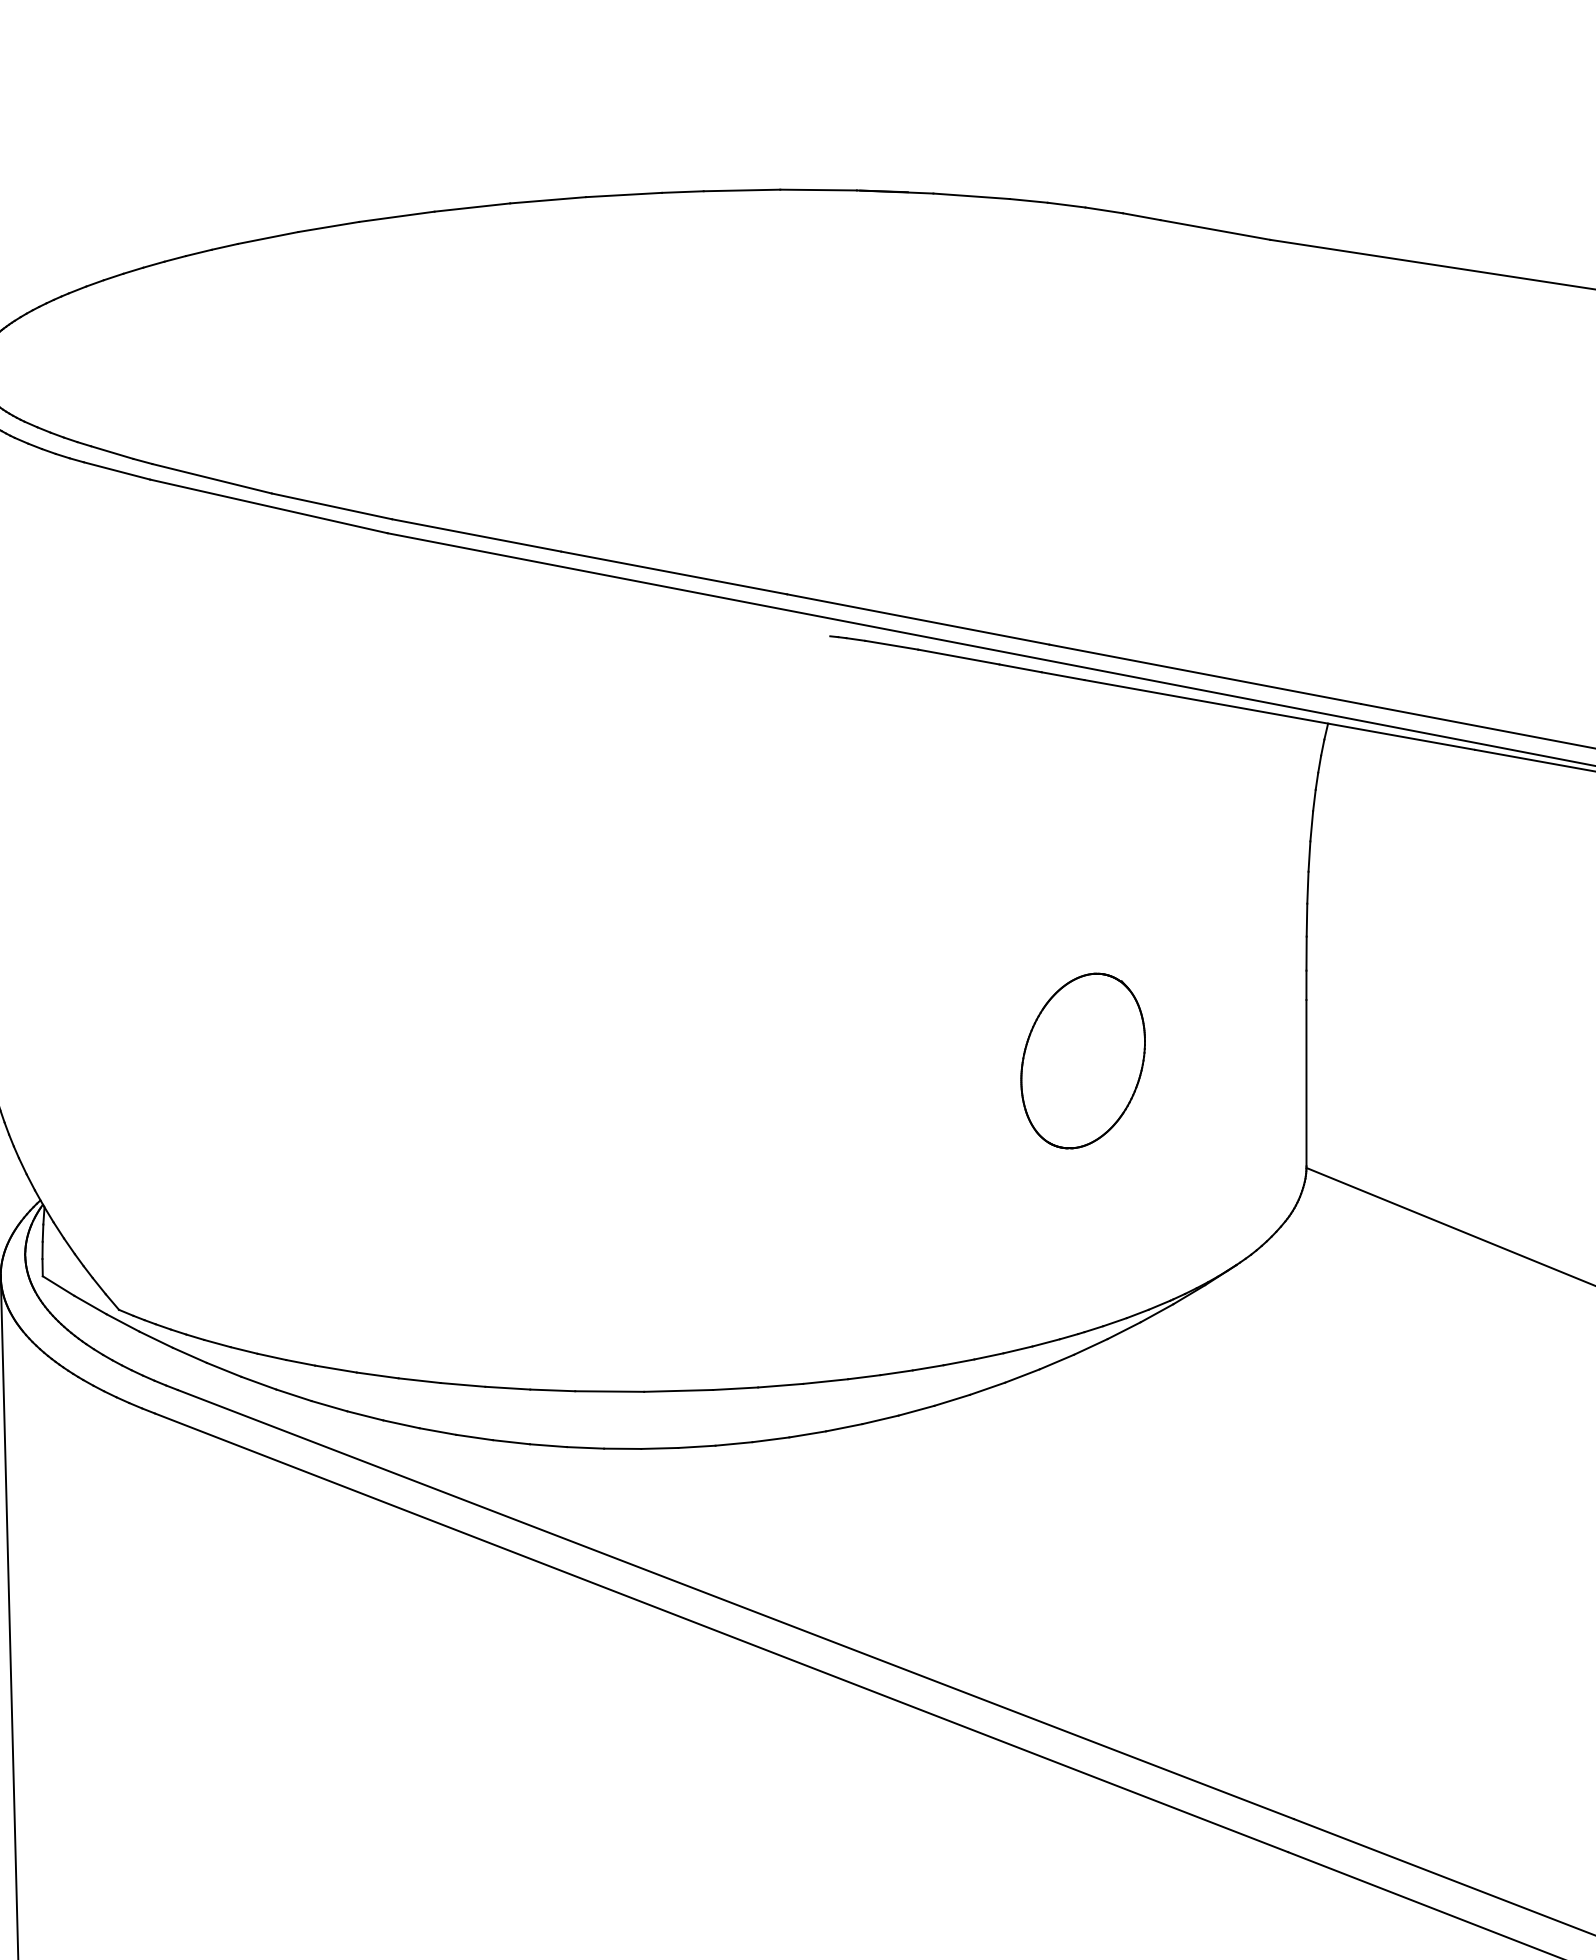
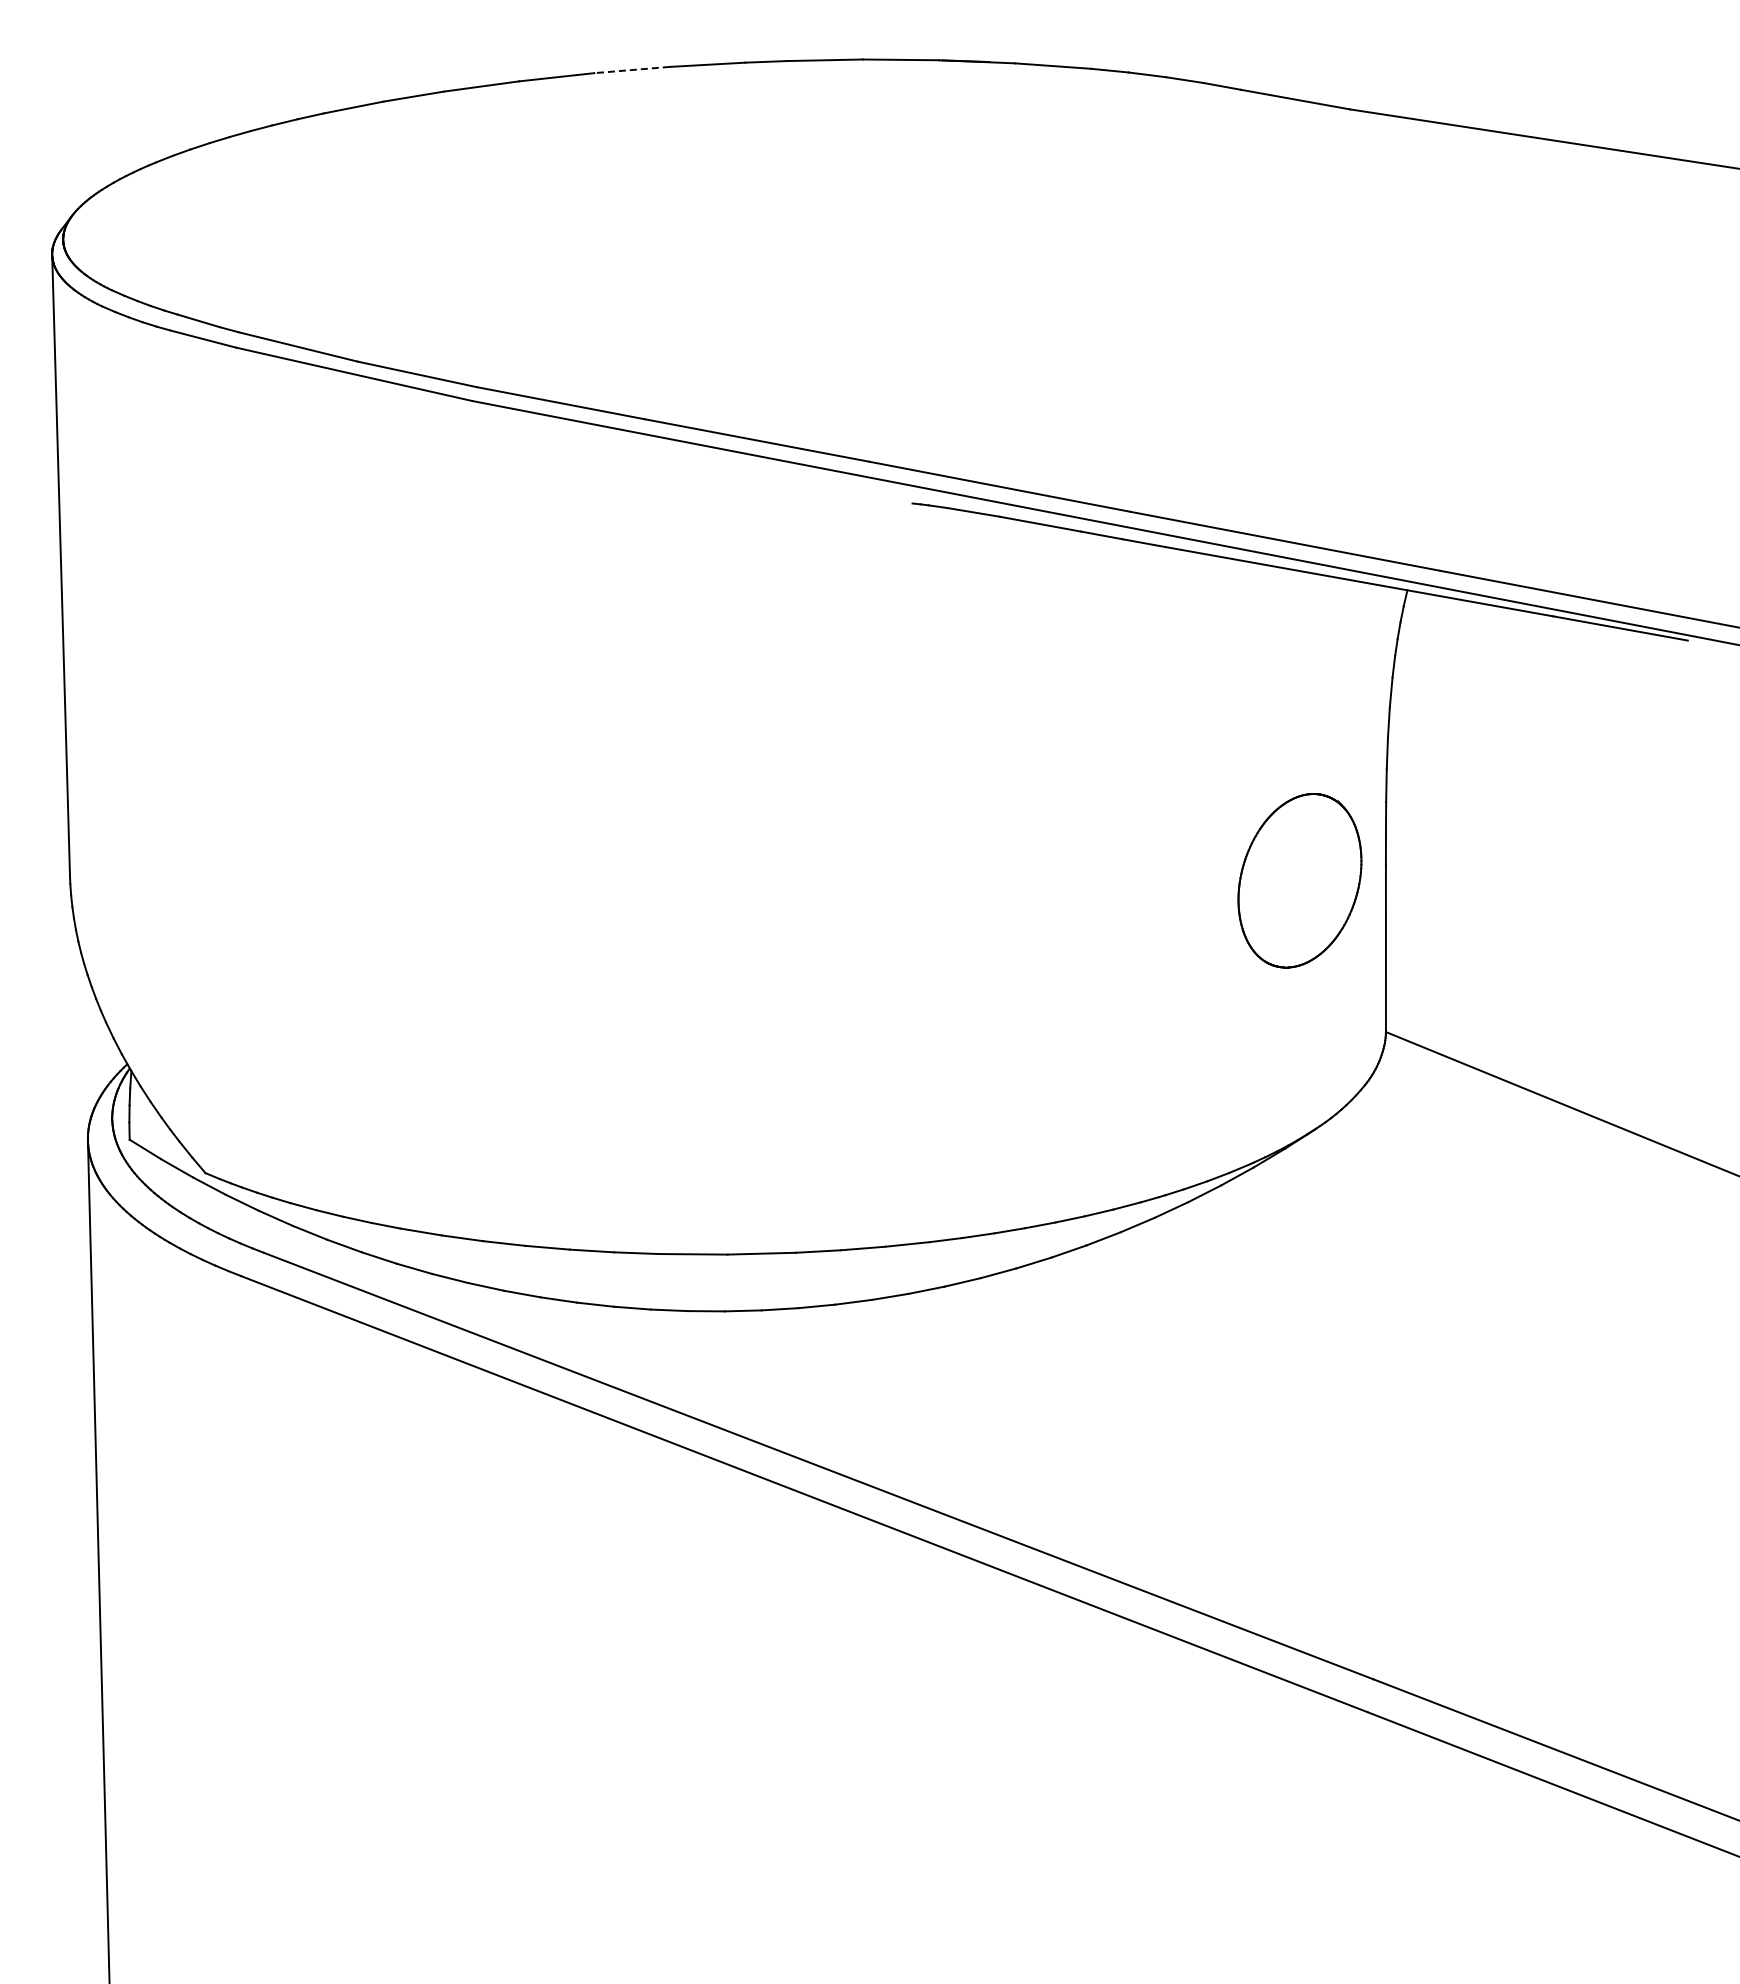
line: (548, 200) -> (632, 70), solid -> dashed
part: (1082, 1060) -> (1299, 880), moved

